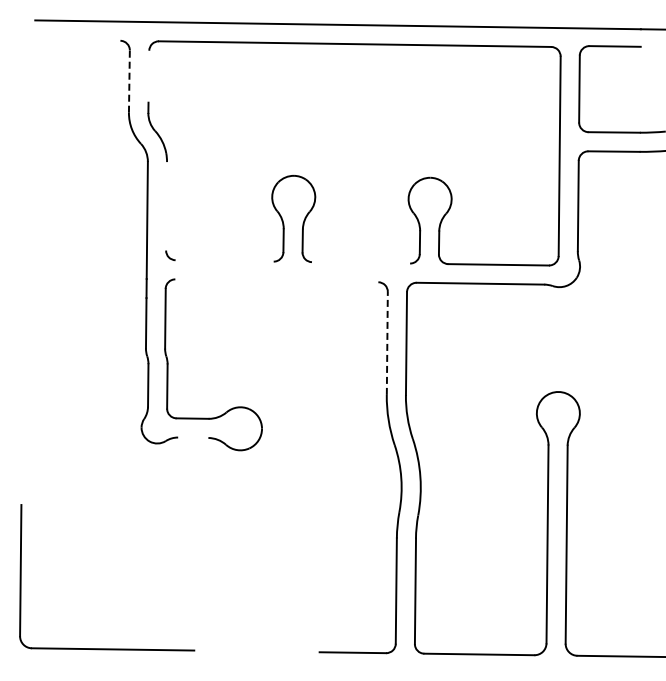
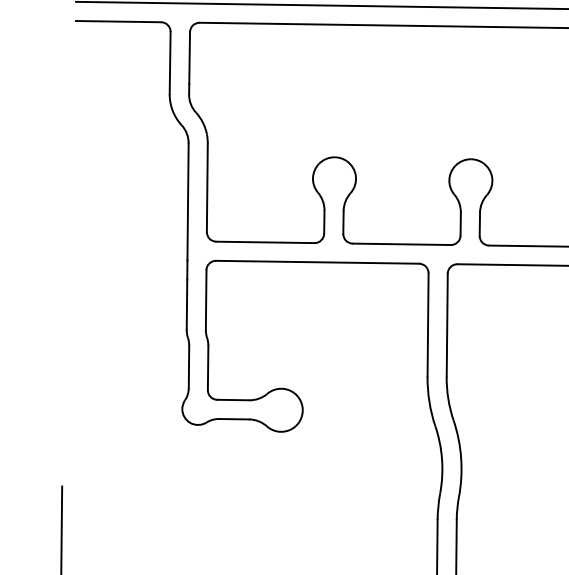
line: (77, 39) -> (118, 20), added
line: (148, 76) -> (189, 57), added
line: (129, 81) -> (170, 62), dashed -> solid
line: (166, 206) -> (207, 187), added
line: (224, 260) -> (265, 241), added
line: (360, 262) -> (401, 243), added
line: (276, 280) -> (317, 261), added
line: (387, 342) -> (428, 323), dashed -> solid
line: (193, 437) -> (234, 418), added

